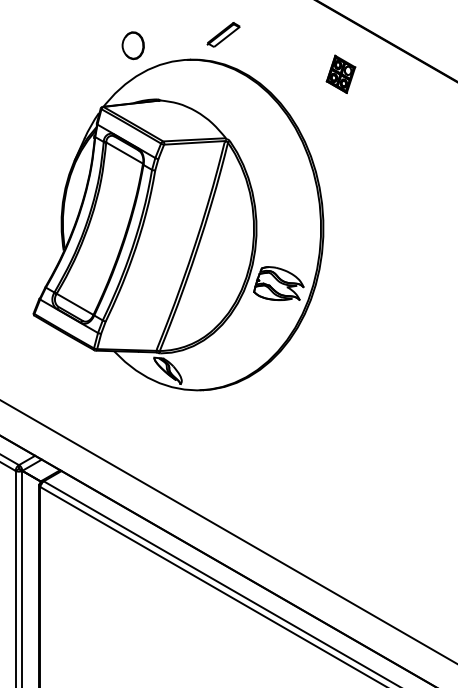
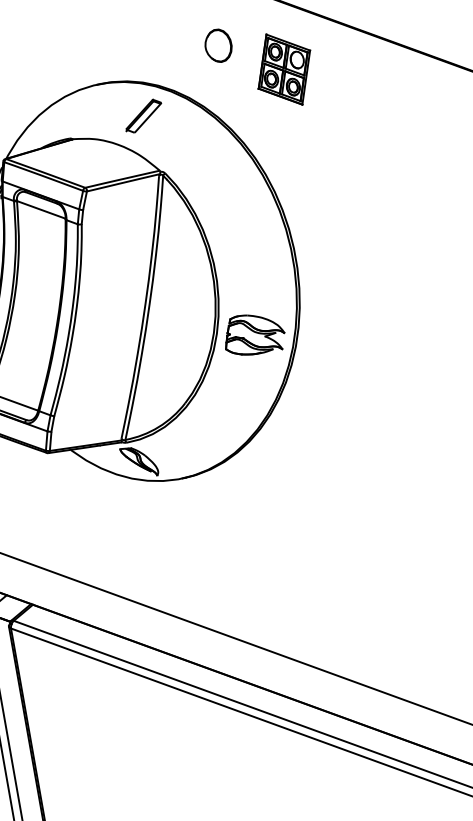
part: (223, 34) -> (143, 115), moved
part: (132, 45) -> (217, 45), moved
part: (340, 74) -> (283, 69), size x1.67

